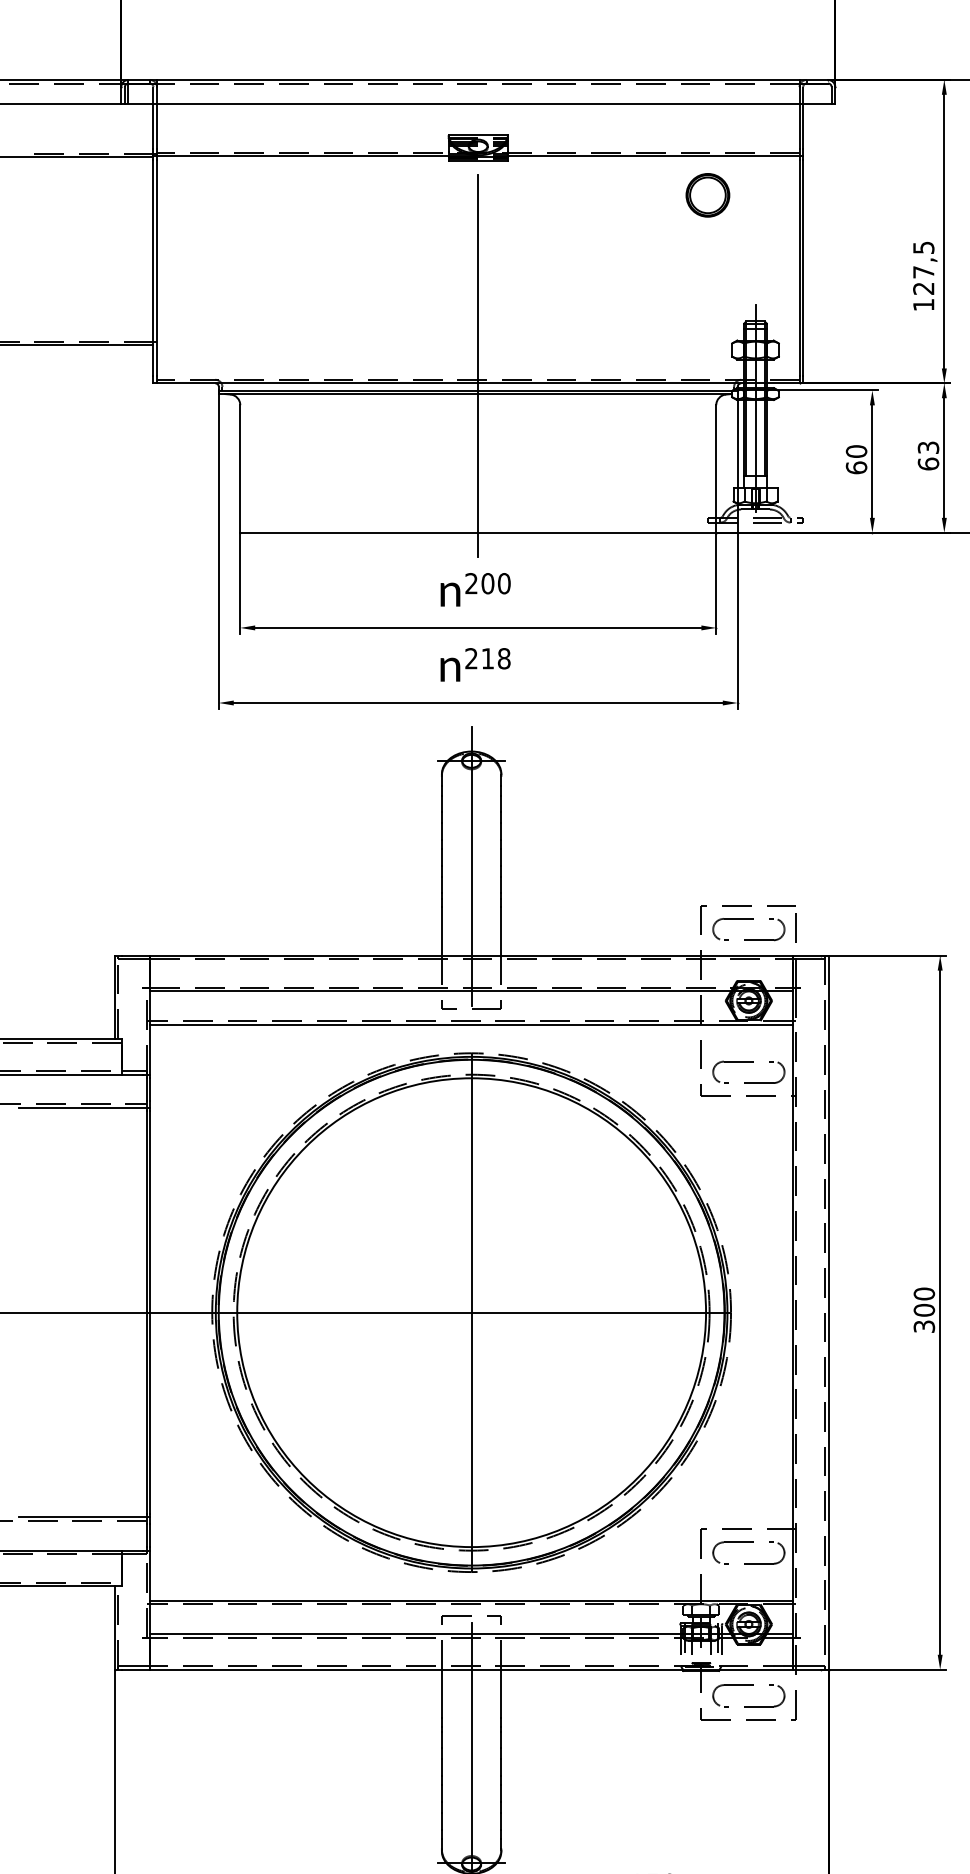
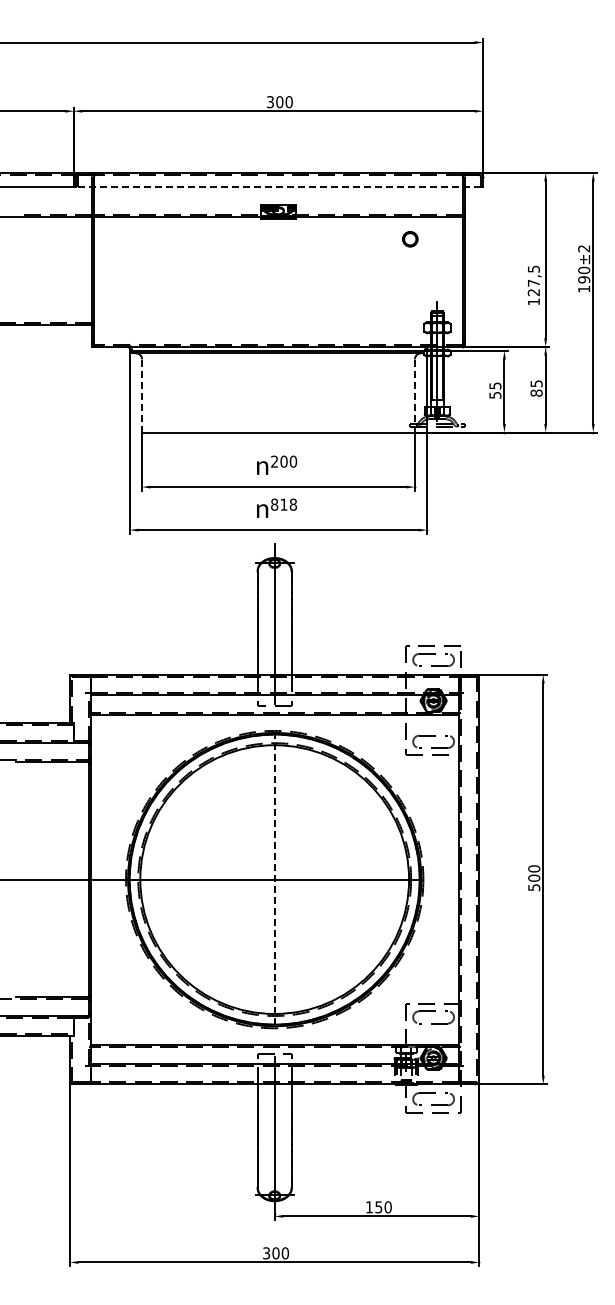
line: (478, 103) -> (278, 186), solid -> dashed
part: (708, 196) -> (410, 239), size x0.6
line: (478, 365) -> (278, 336), removed
text: (928, 455) -> (536, 388), 63 -> 85
text: (856, 459) -> (495, 390), 60 -> 55
line: (240, 468) -> (142, 395), solid -> dashed
line: (715, 468) -> (414, 395), solid -> dashed
text: (471, 658) -> (274, 504), 218 -> 818
line: (471, 1314) -> (274, 880), solid -> dashed
text: (923, 1326) -> (533, 887), 300 -> 500

